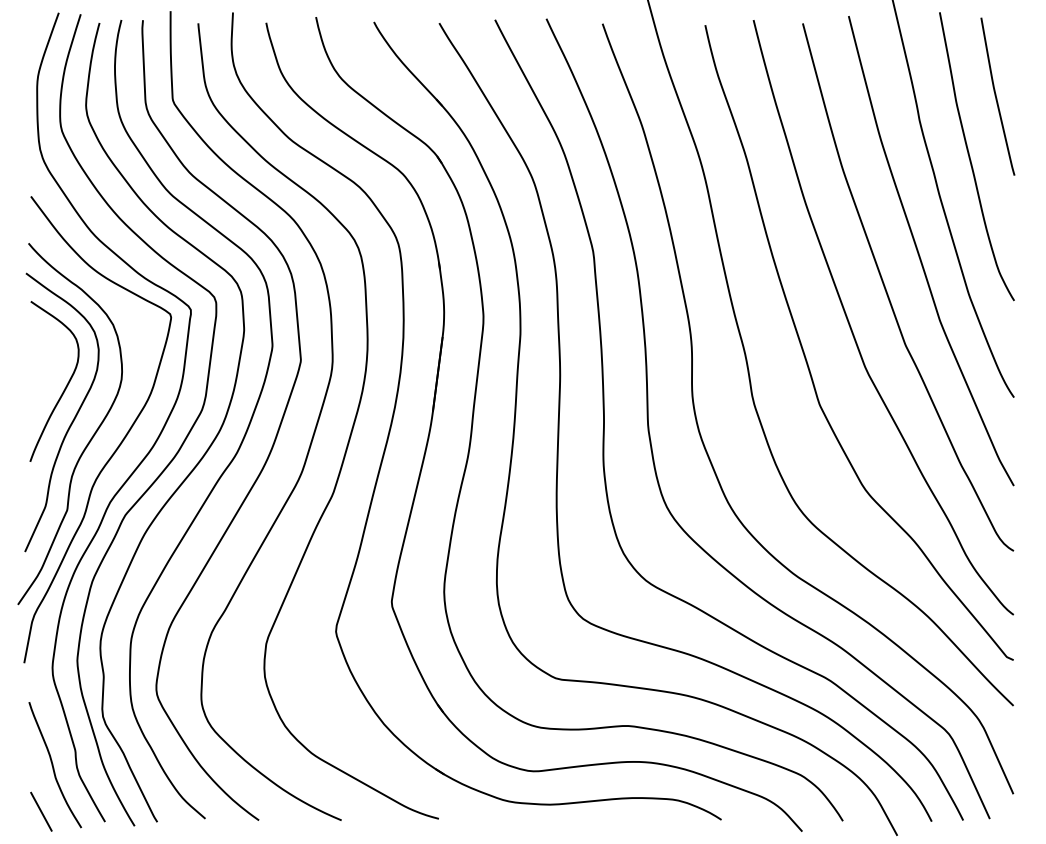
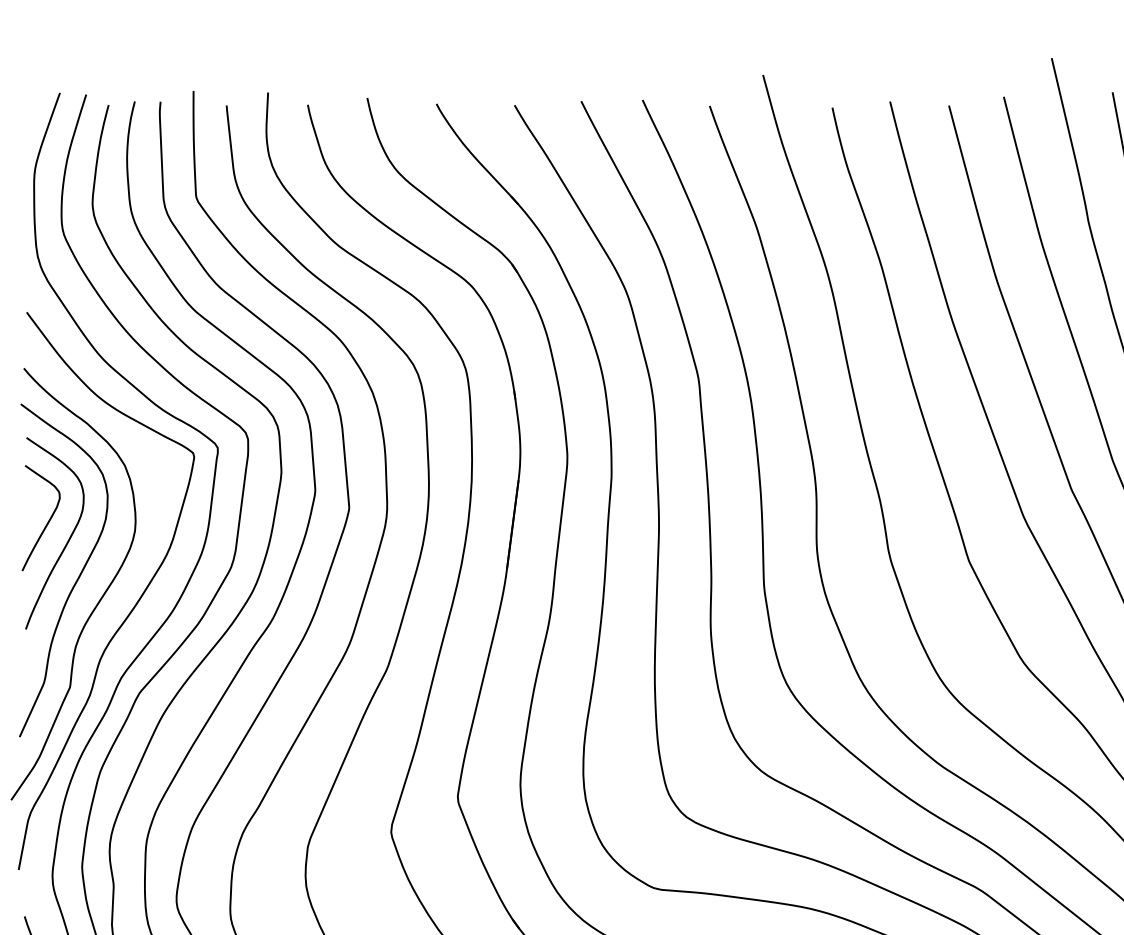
curve: (48, 371) -> (47, 521), added

